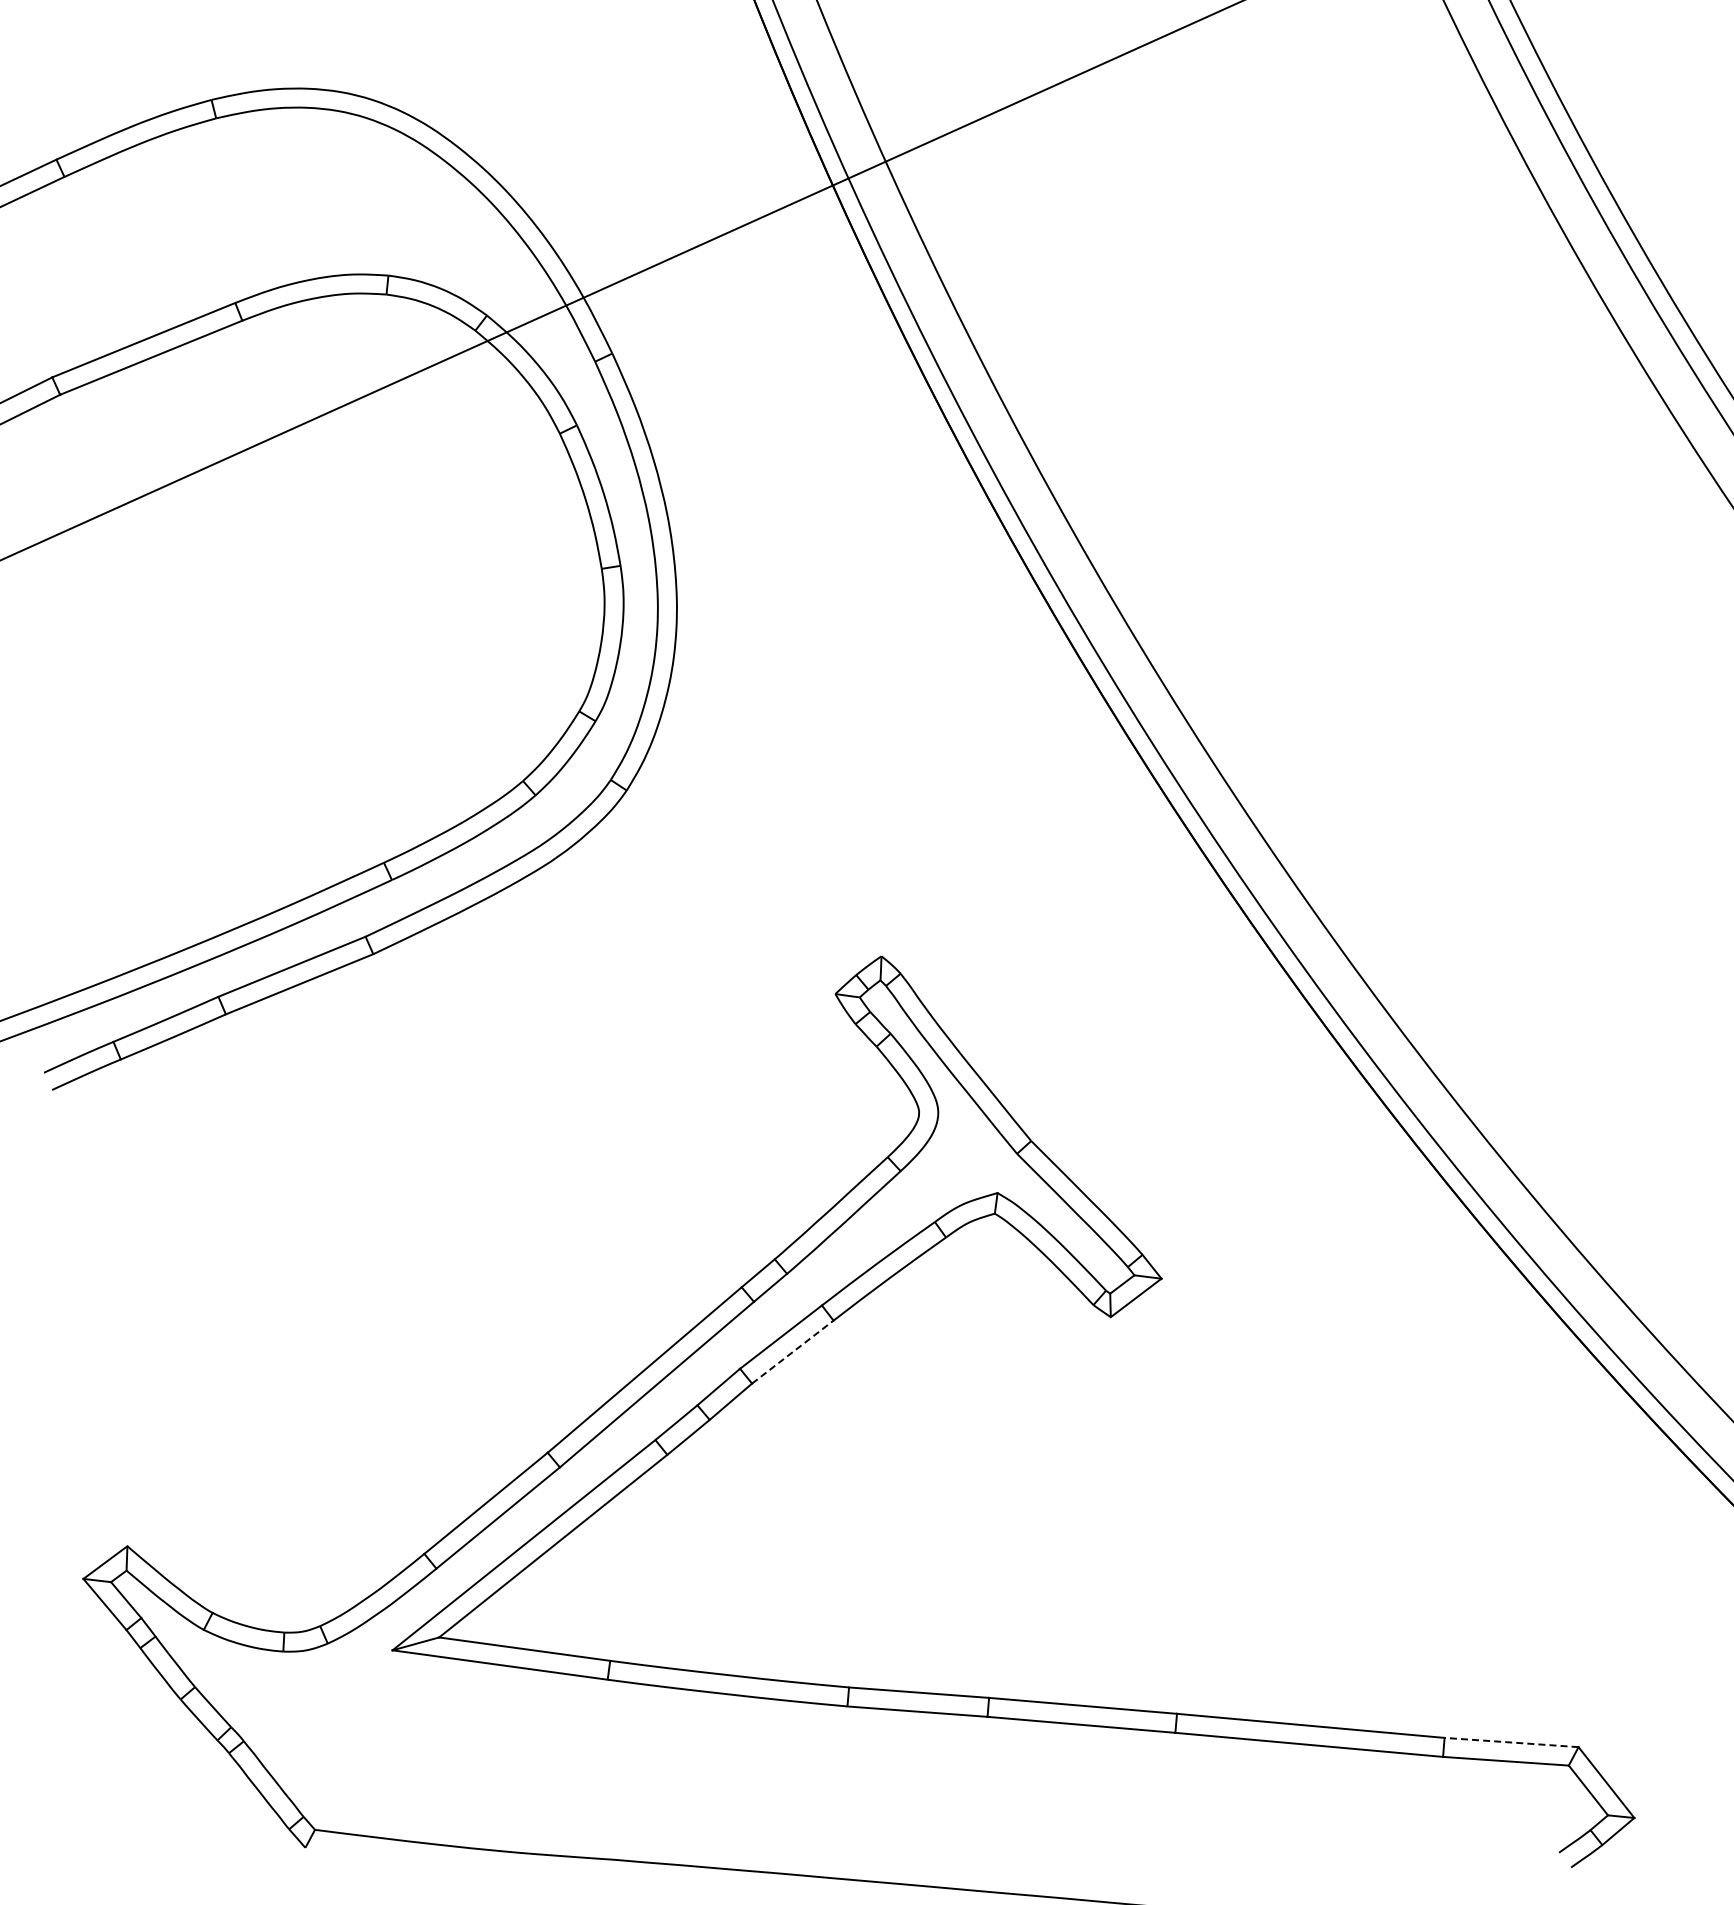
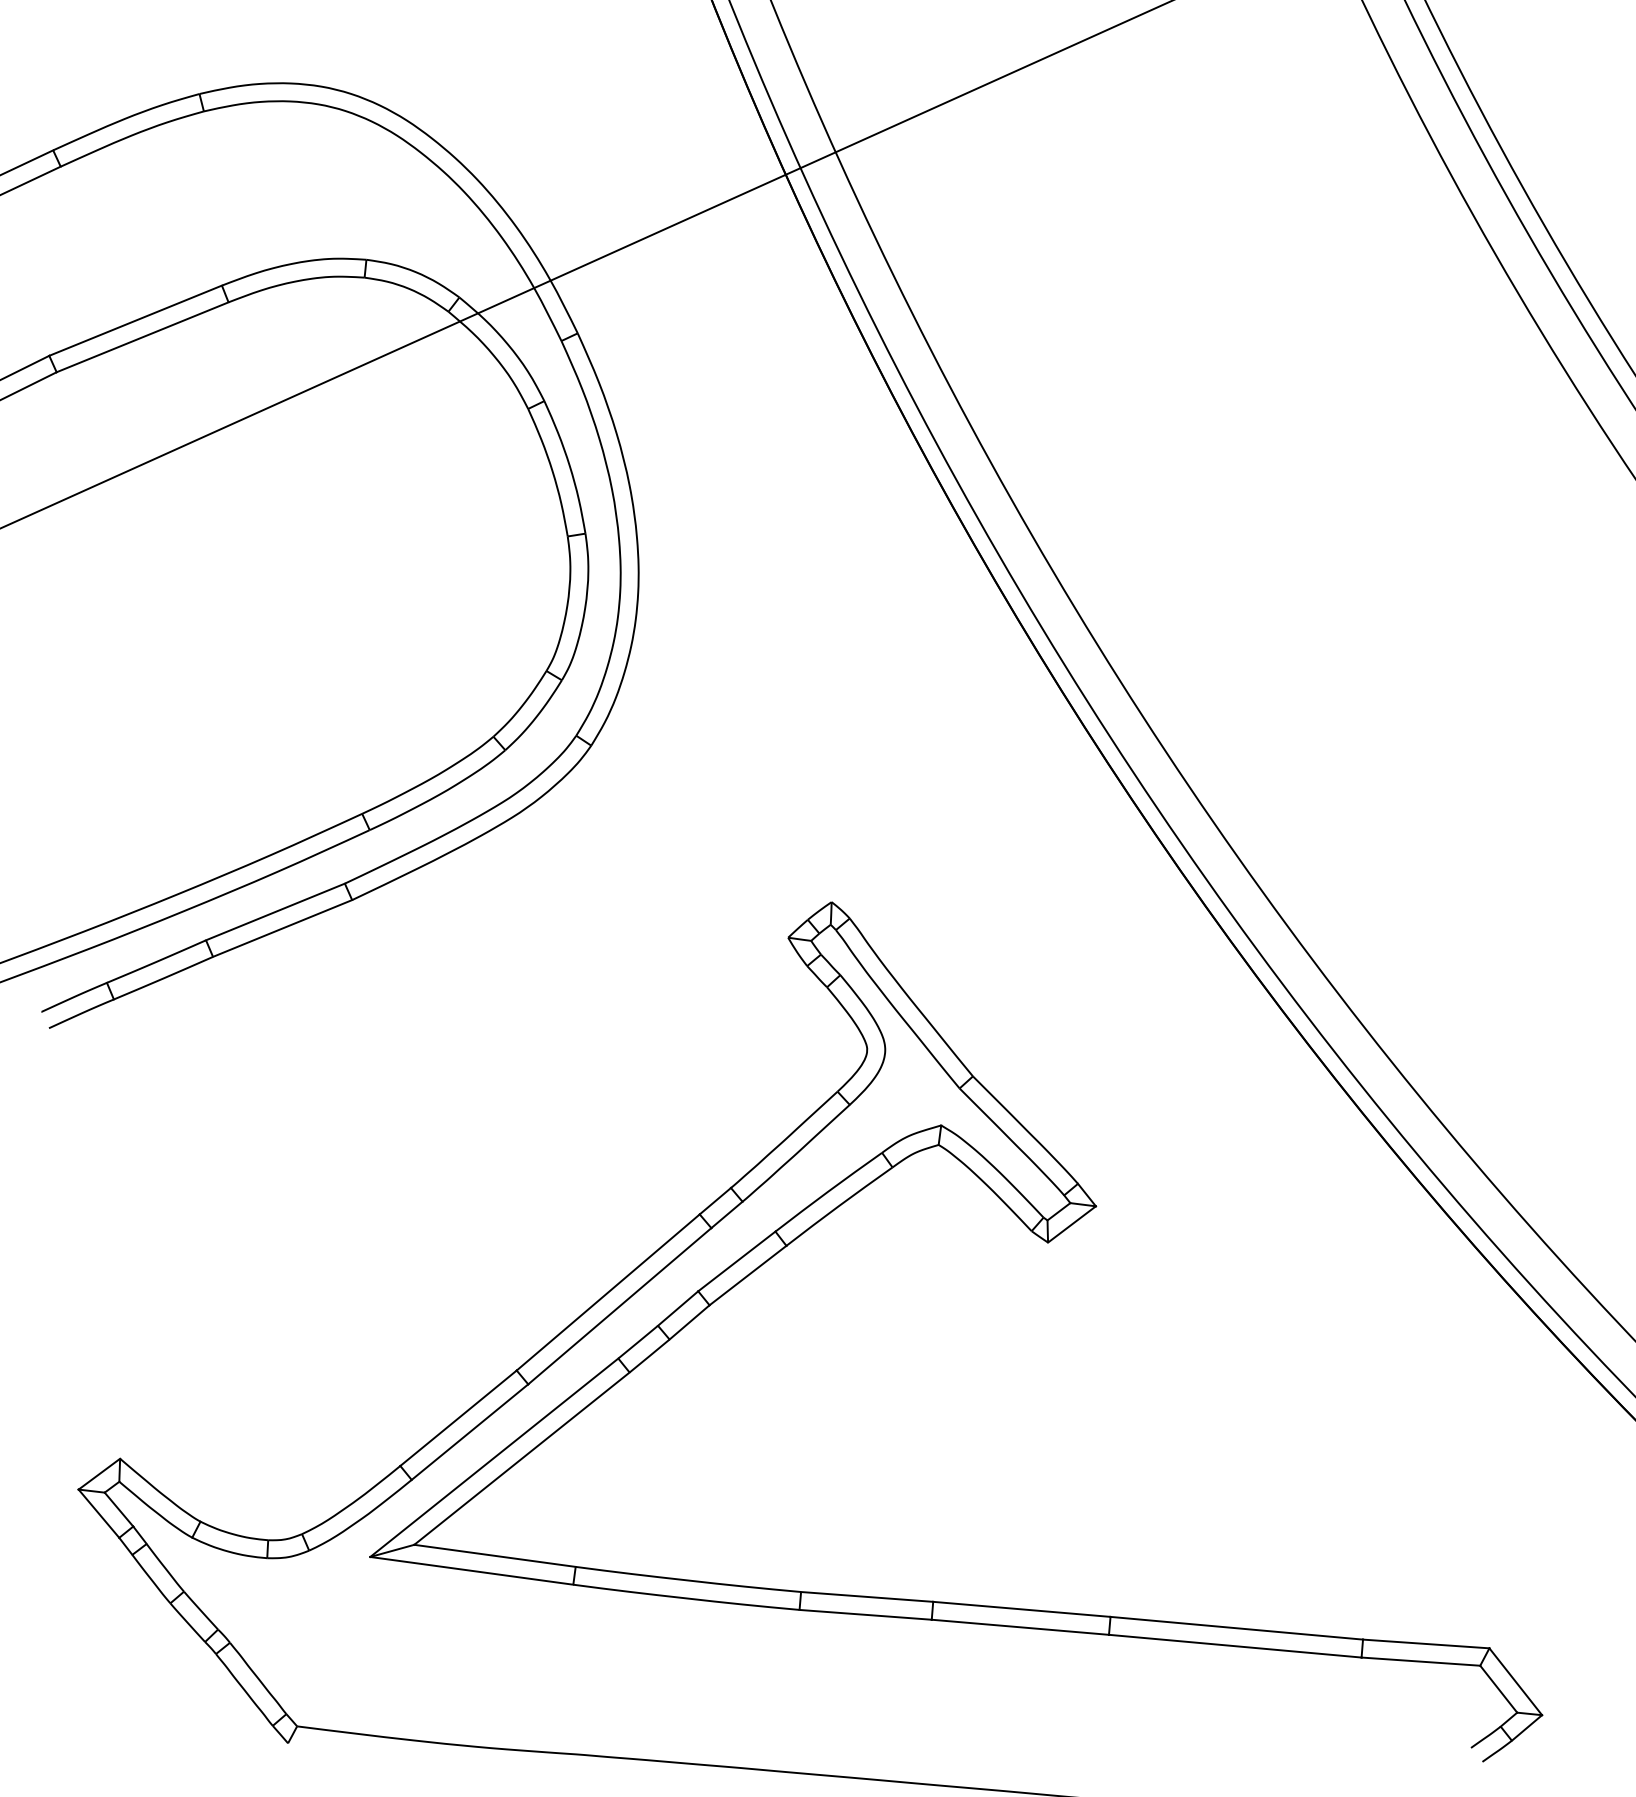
line: (793, 1351) -> (748, 1274), dashed -> solid
line: (1511, 1742) -> (1426, 1643), dashed -> solid

